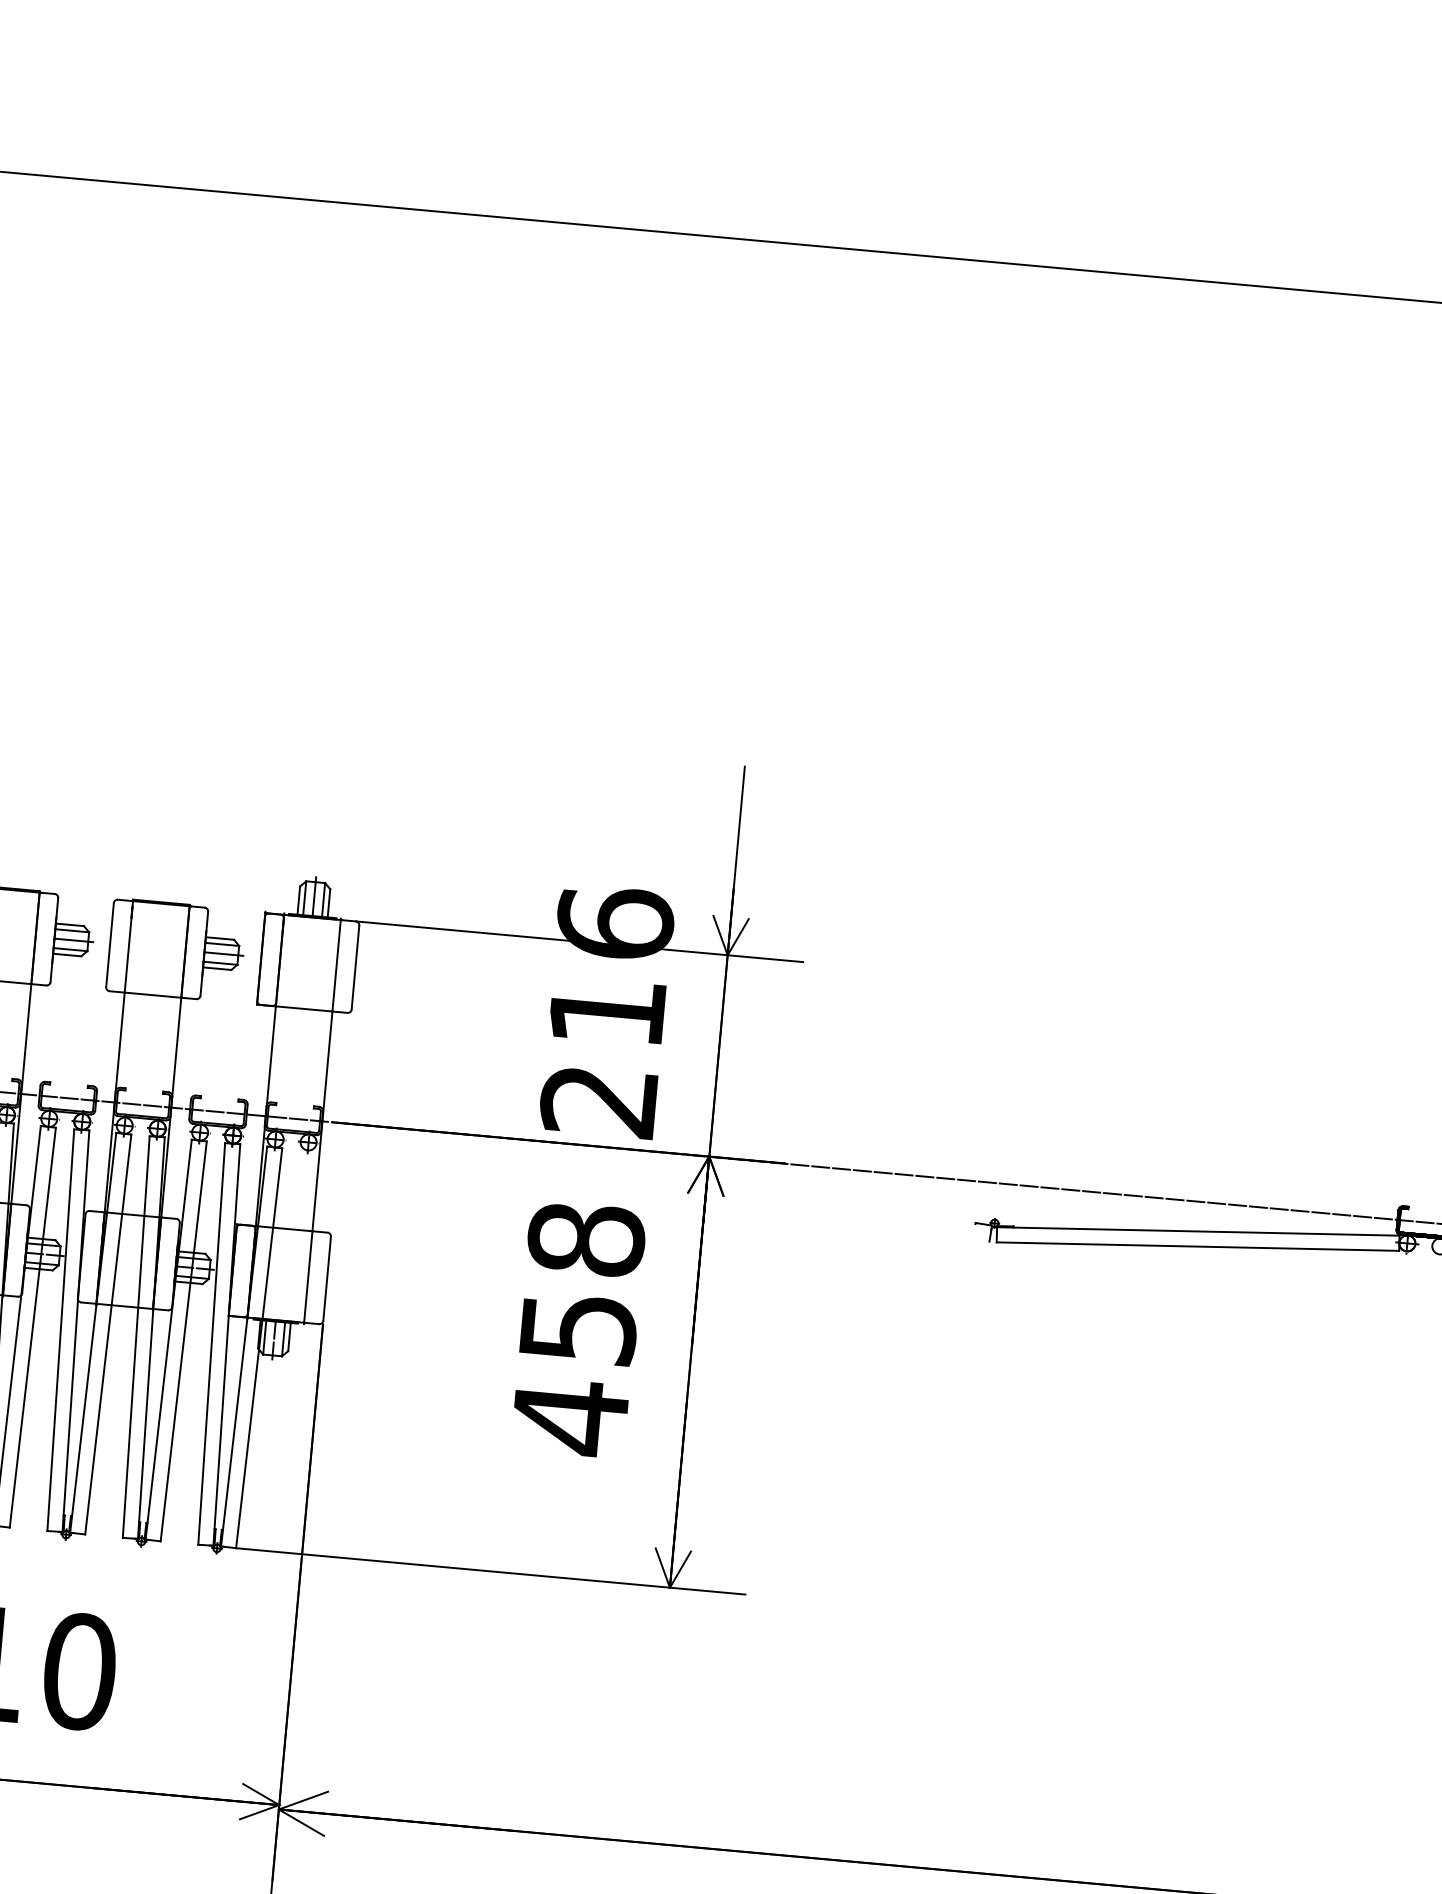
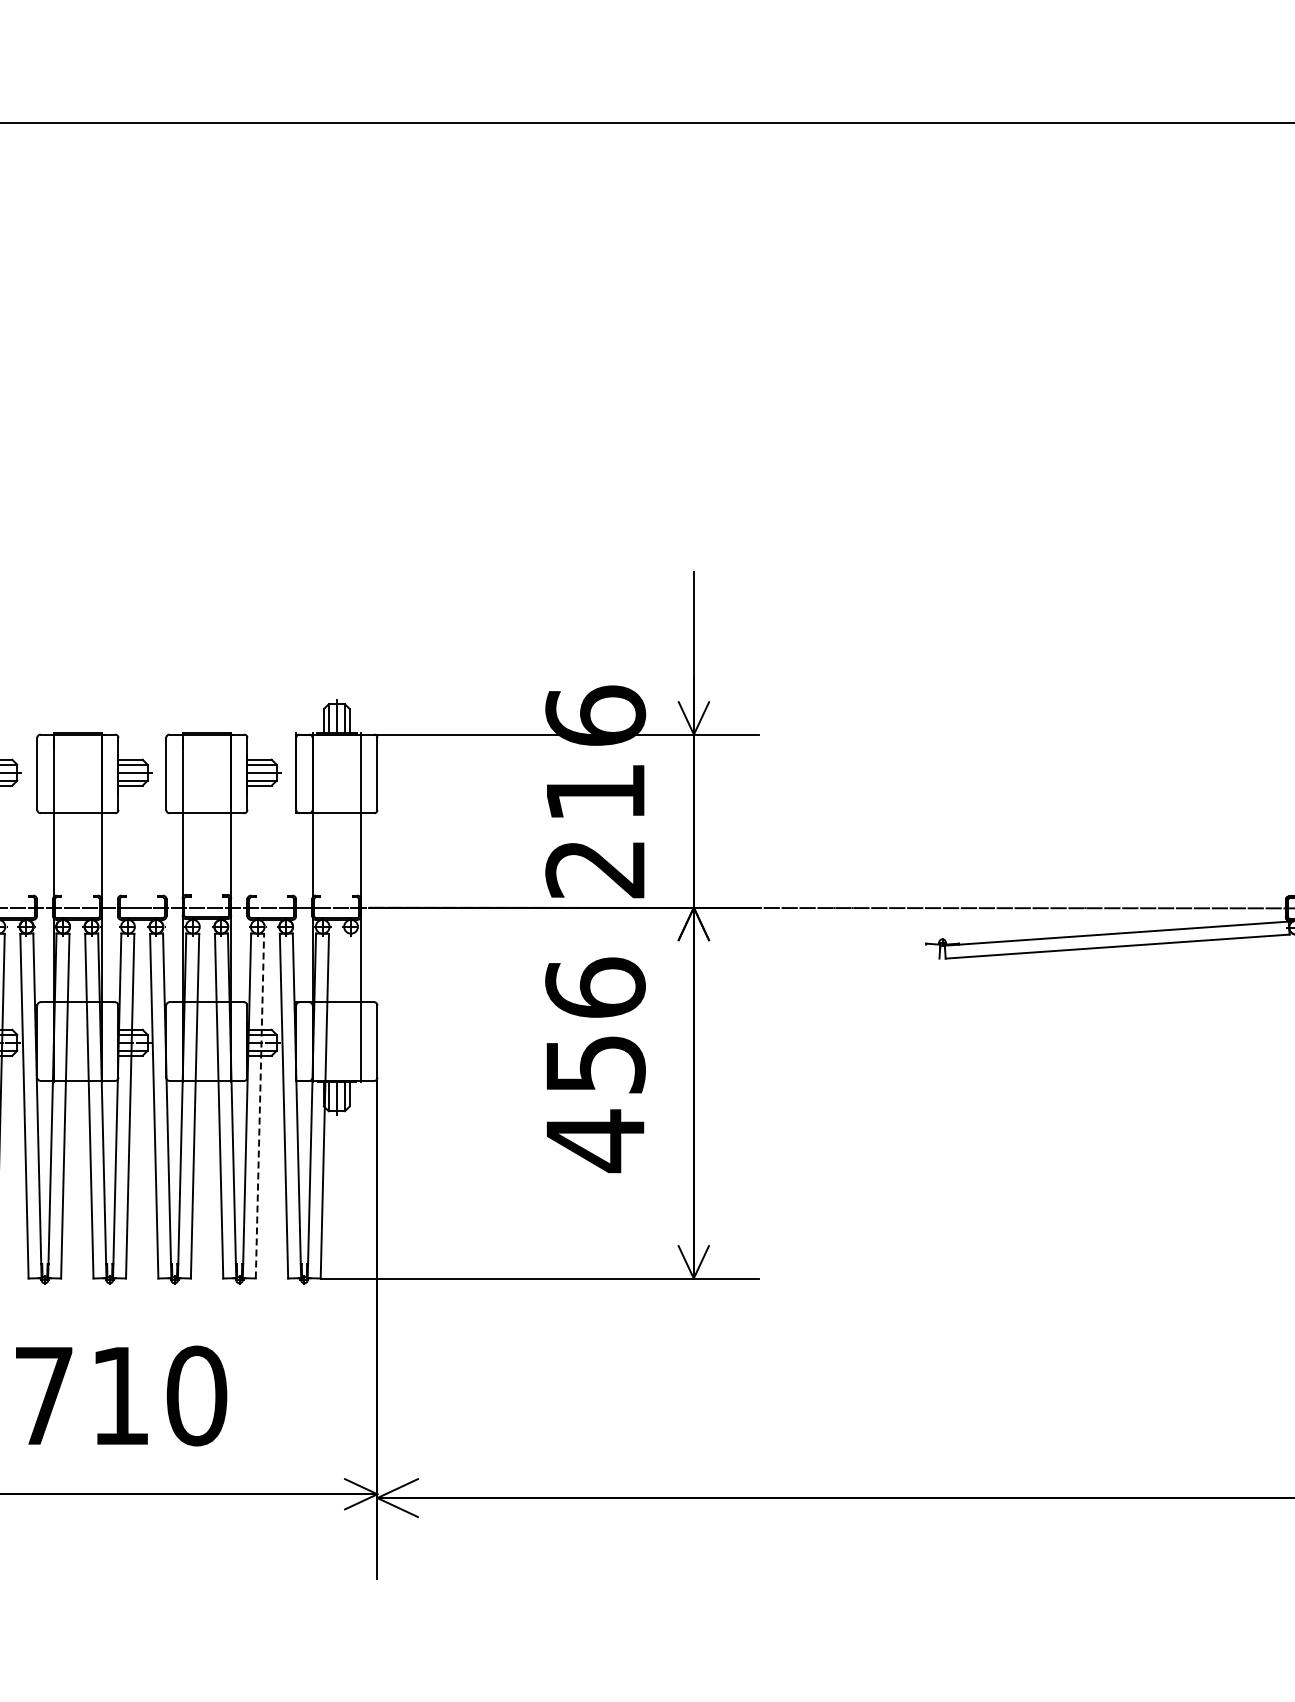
text: (586, 1238) -> (595, 987), 458 -> 456
line: (183, 1340) -> (259, 1105), solid -> dashed

